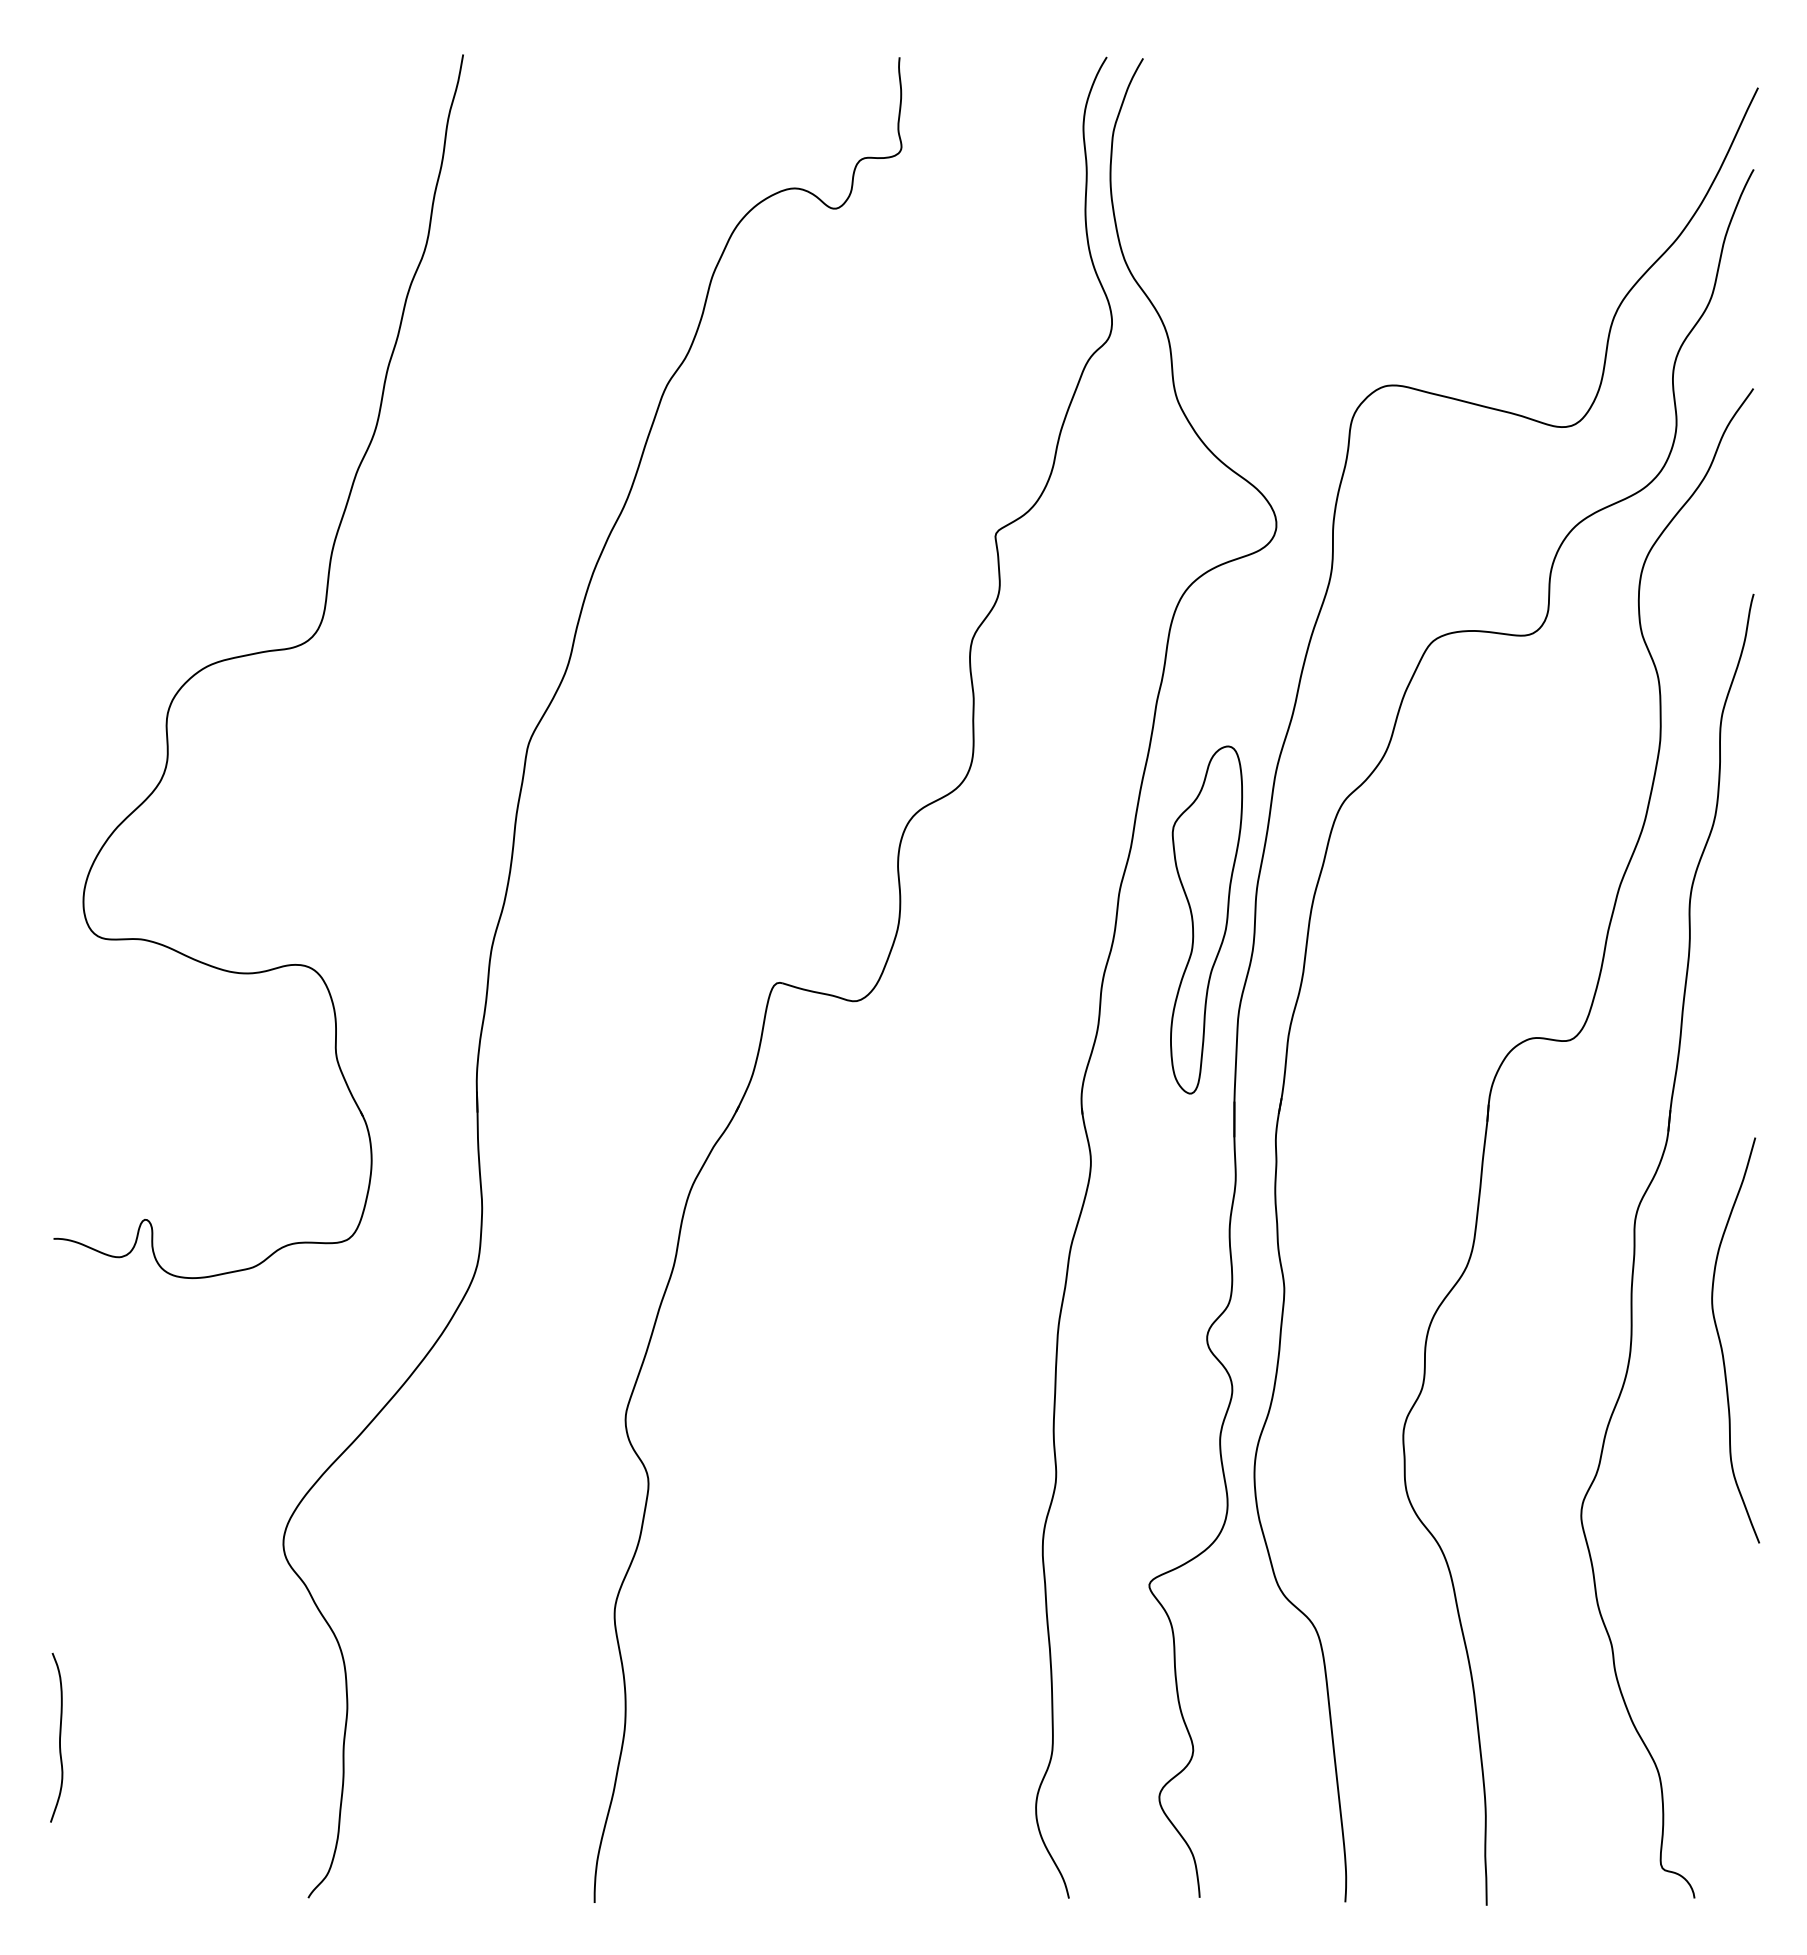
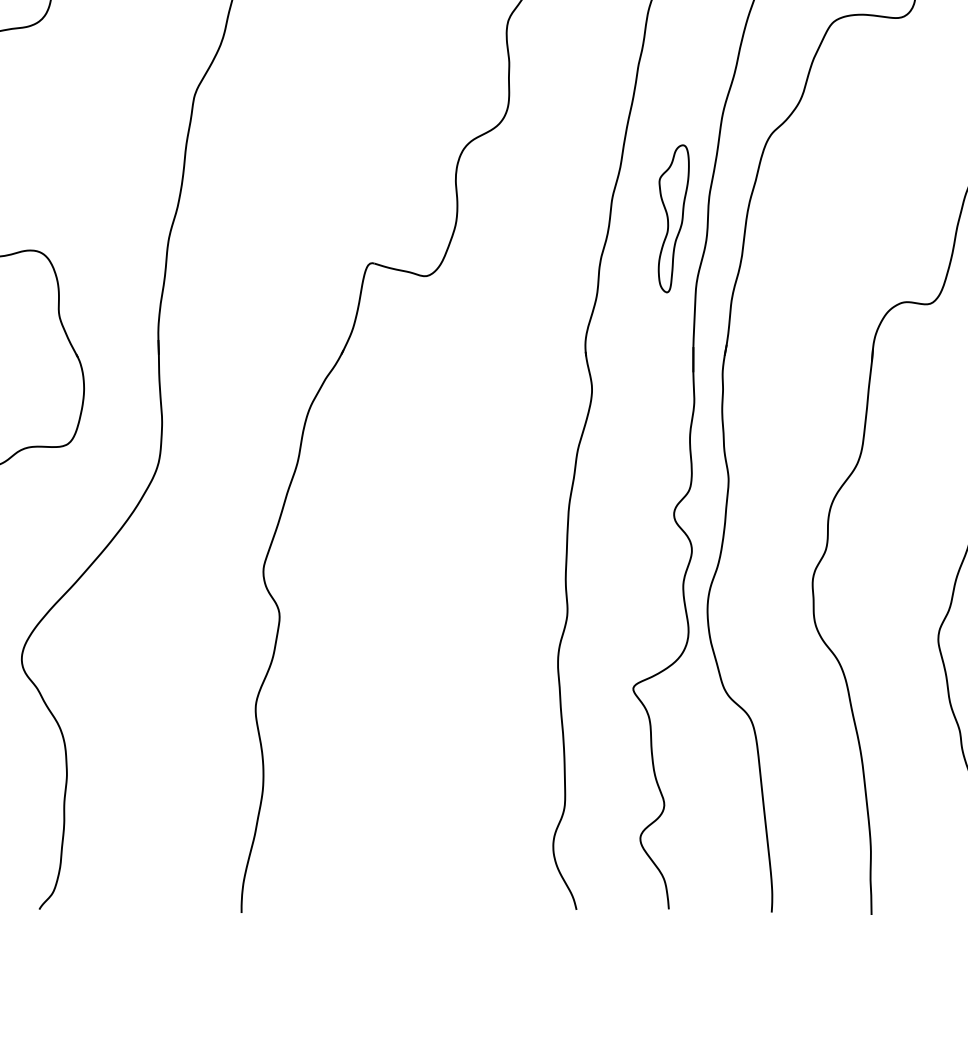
part: (1206, 919) -> (673, 218), size x0.6

